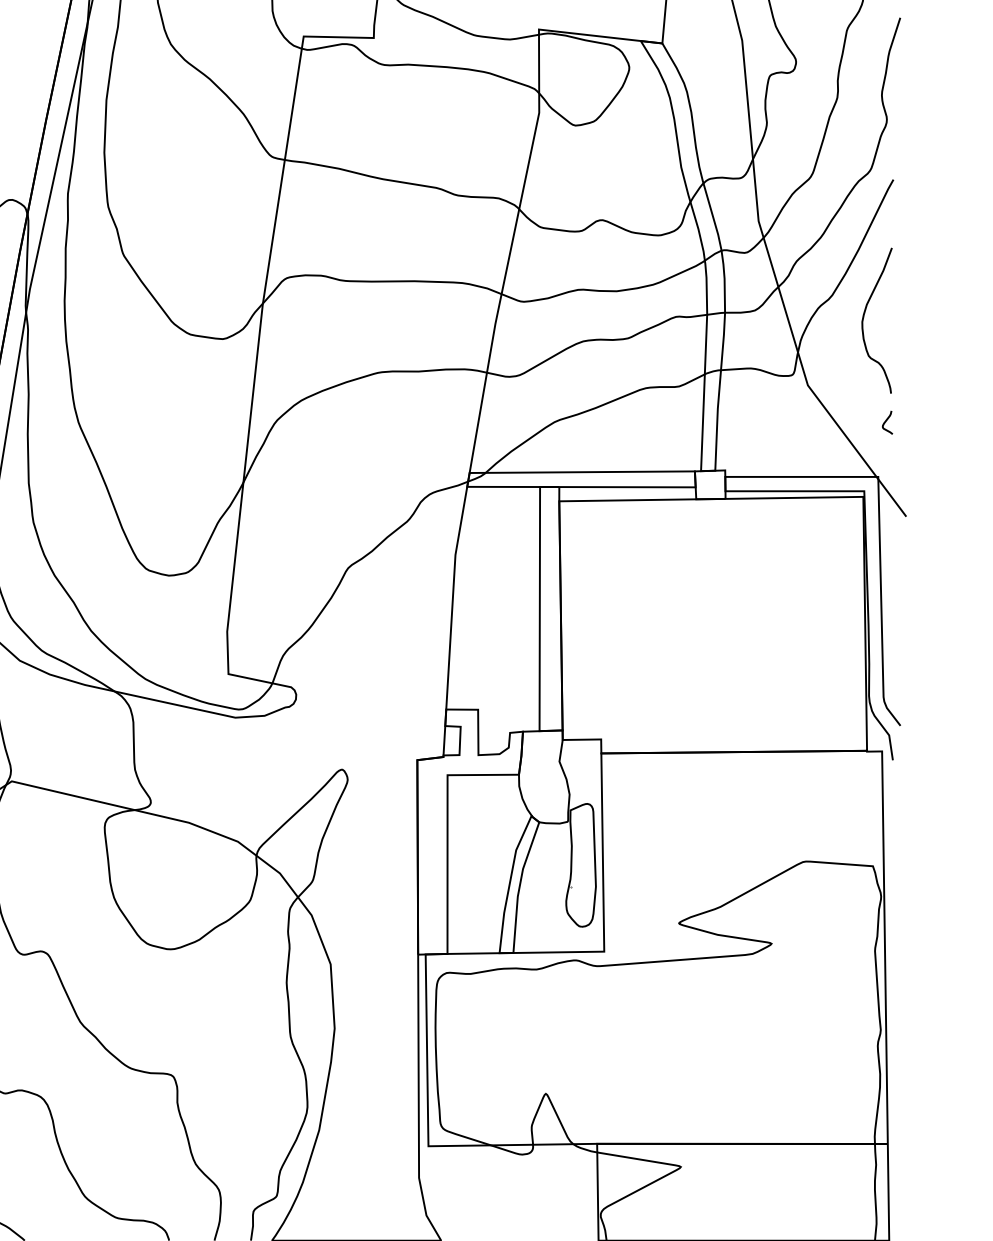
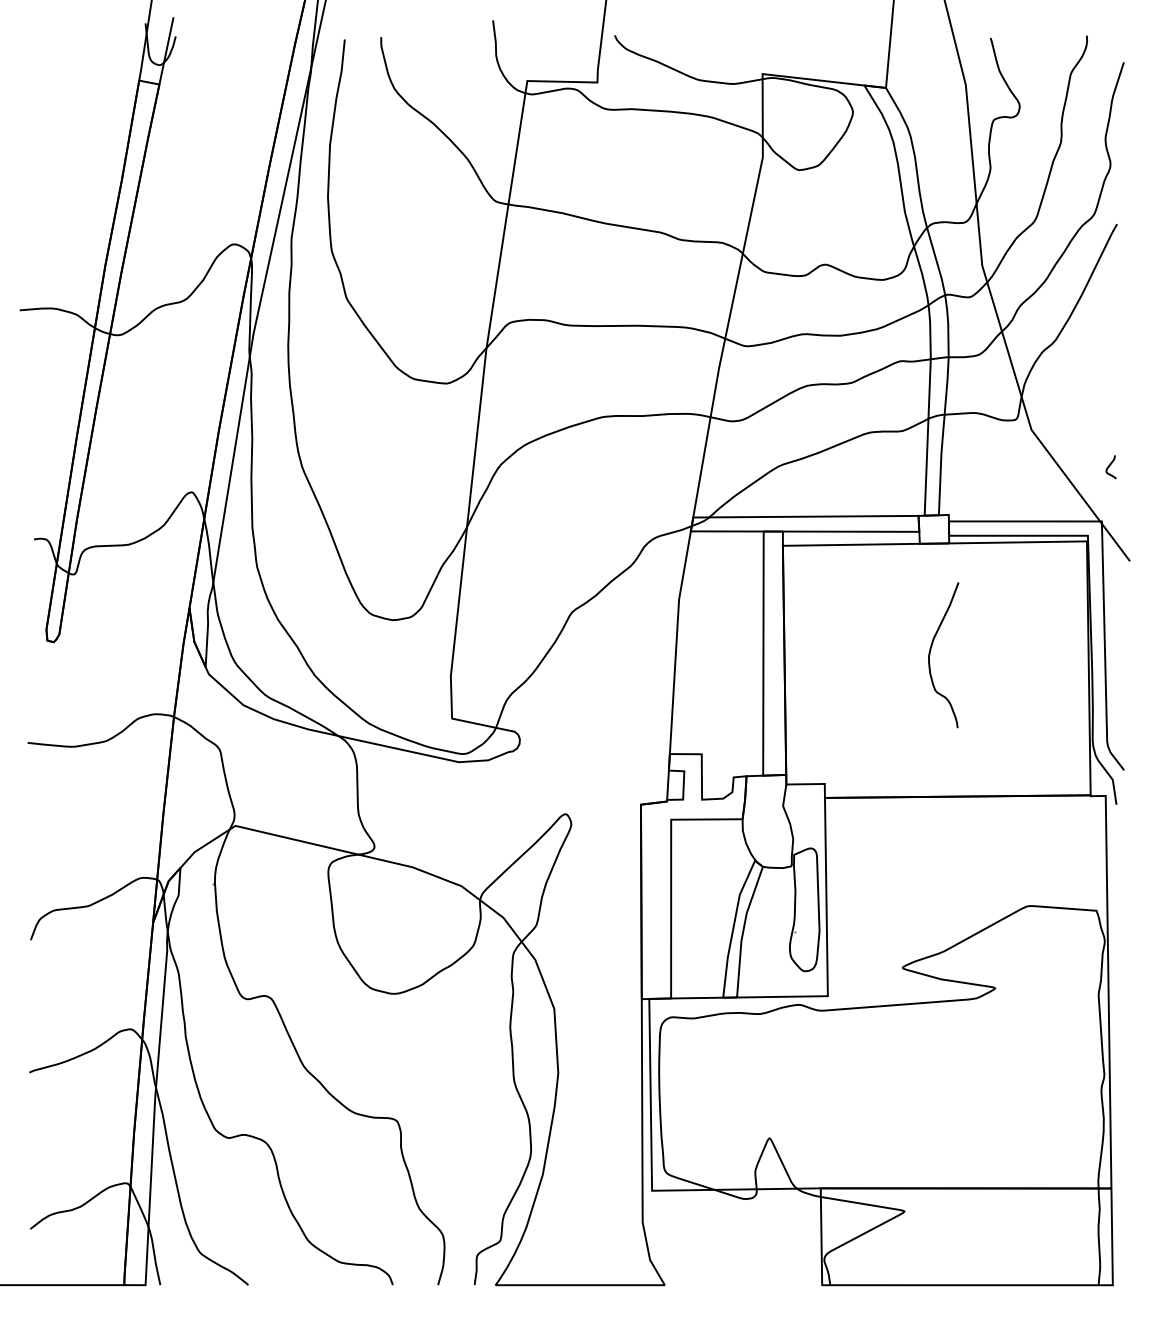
curve: (864, 315) -> (931, 650), moved

